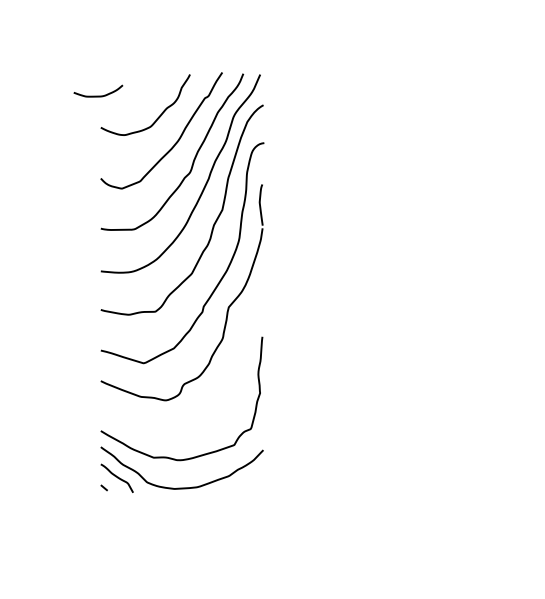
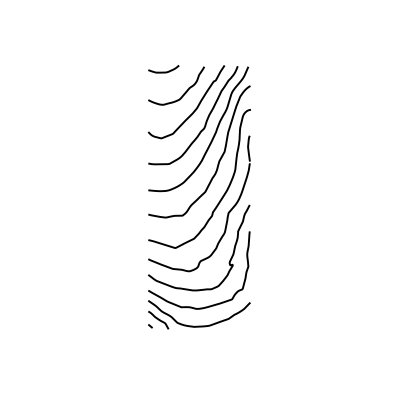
curve: (97, 94) -> (163, 71), moved
curve: (230, 381) -> (229, 259), added

